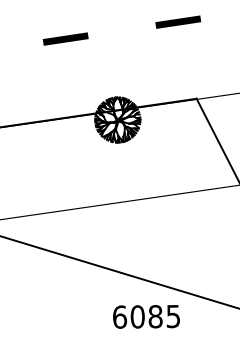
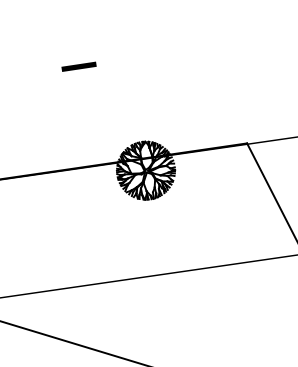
part: (178, 21) -> (223, 44), removed
part: (65, 38) -> (78, 66), size x0.6

